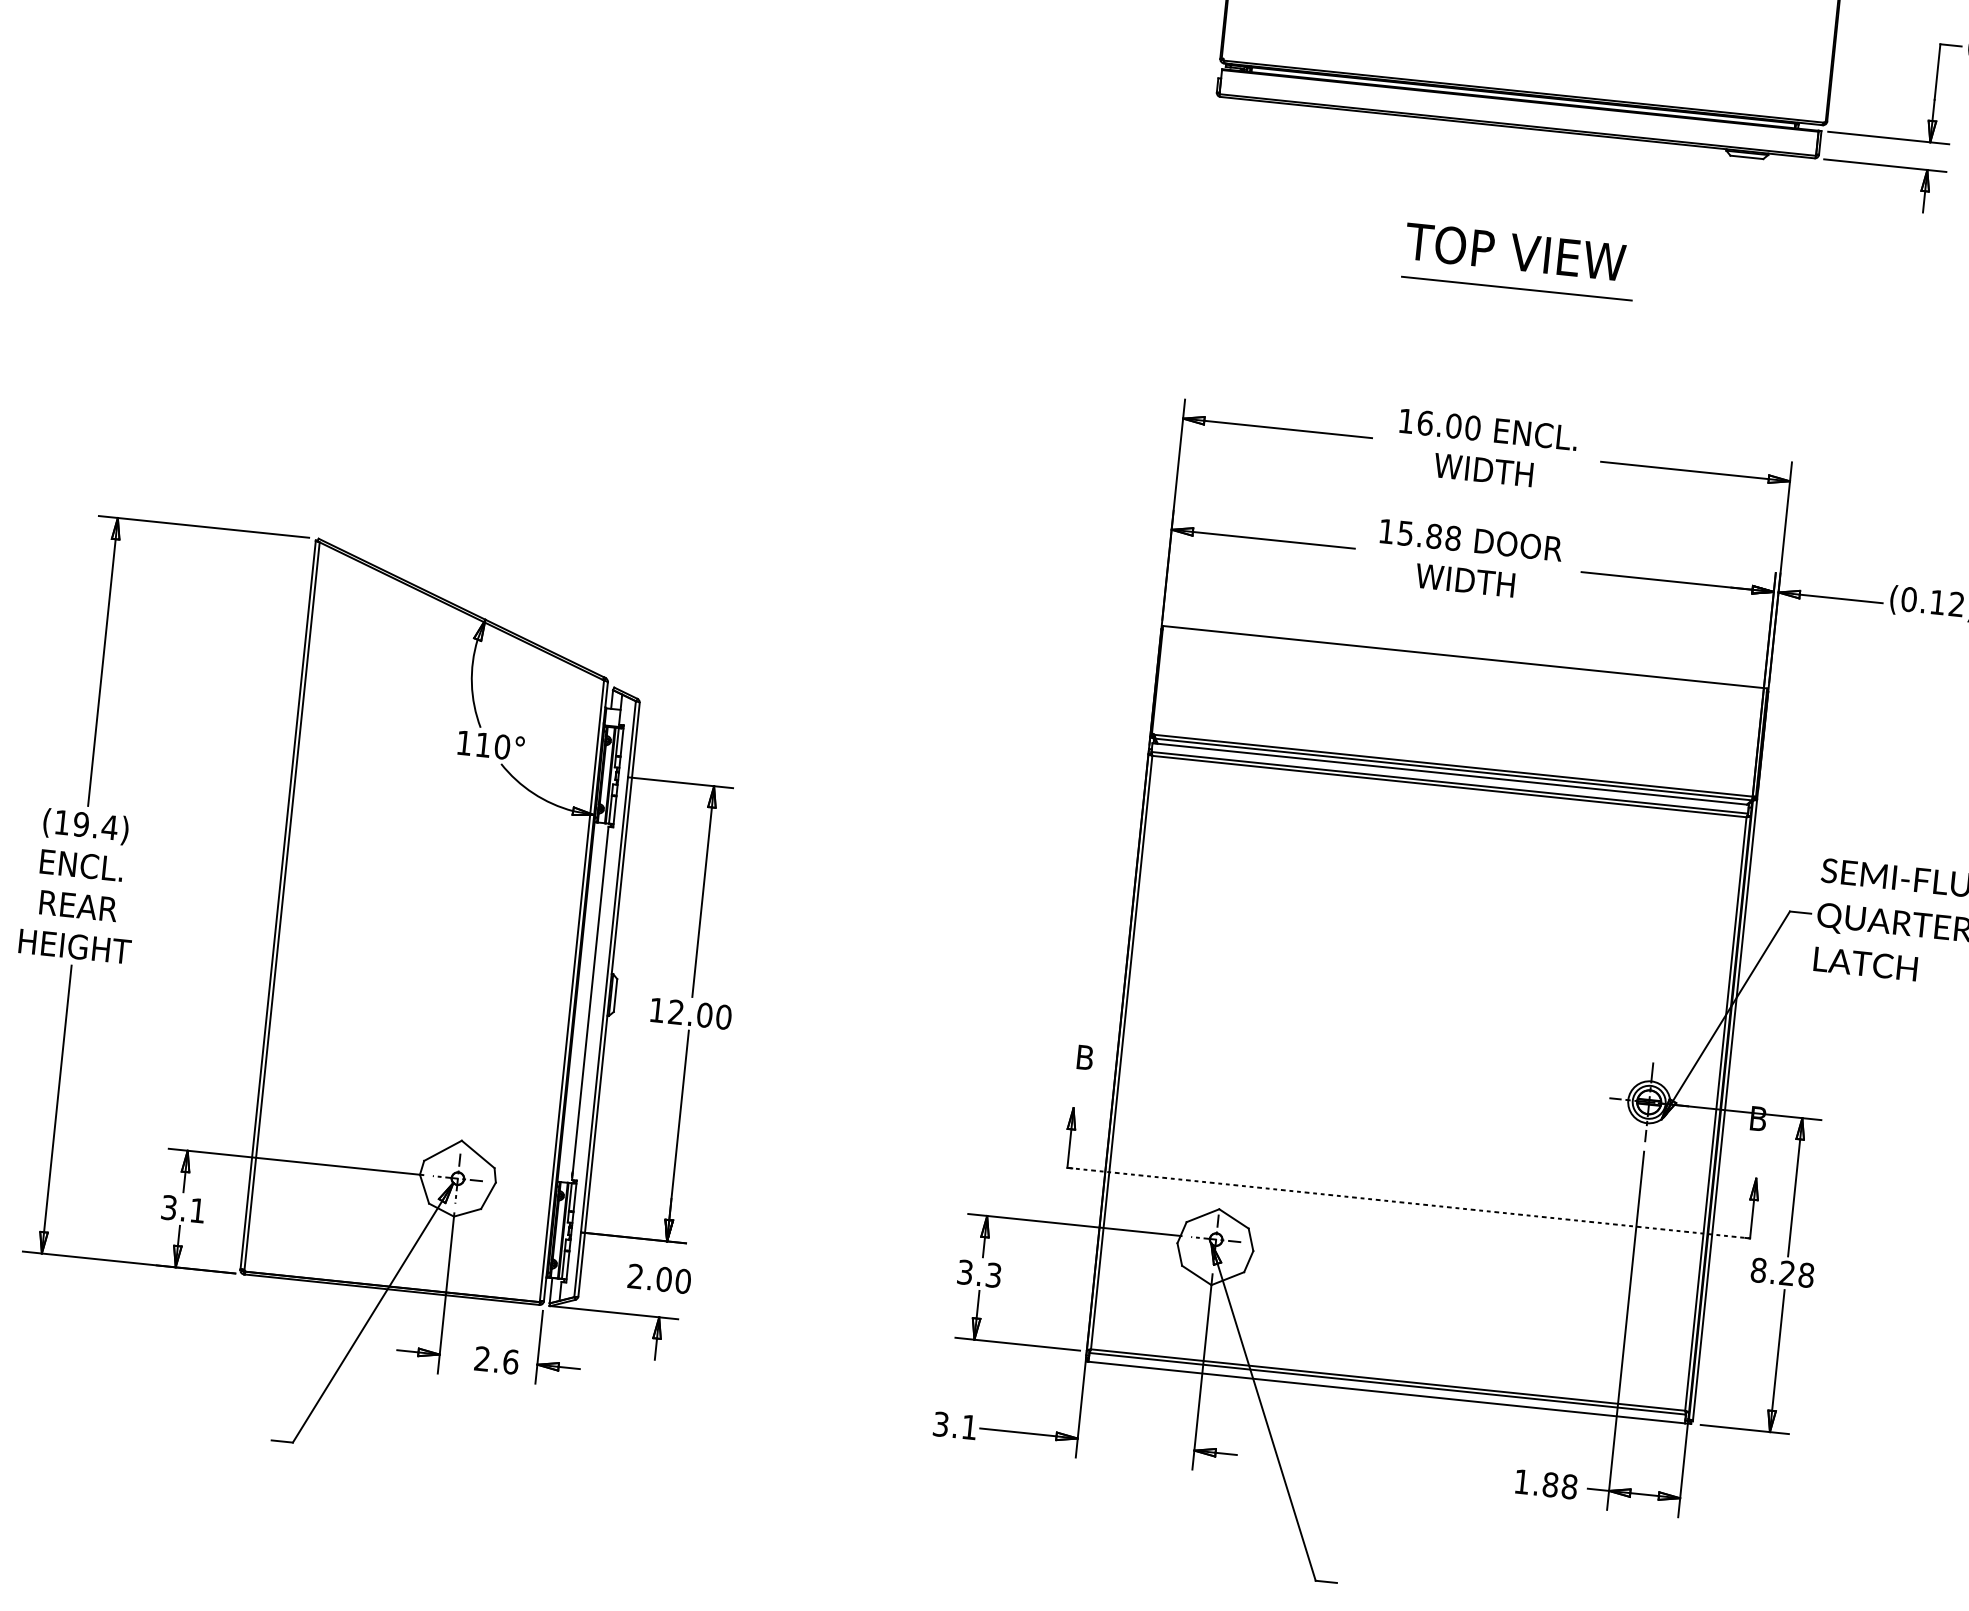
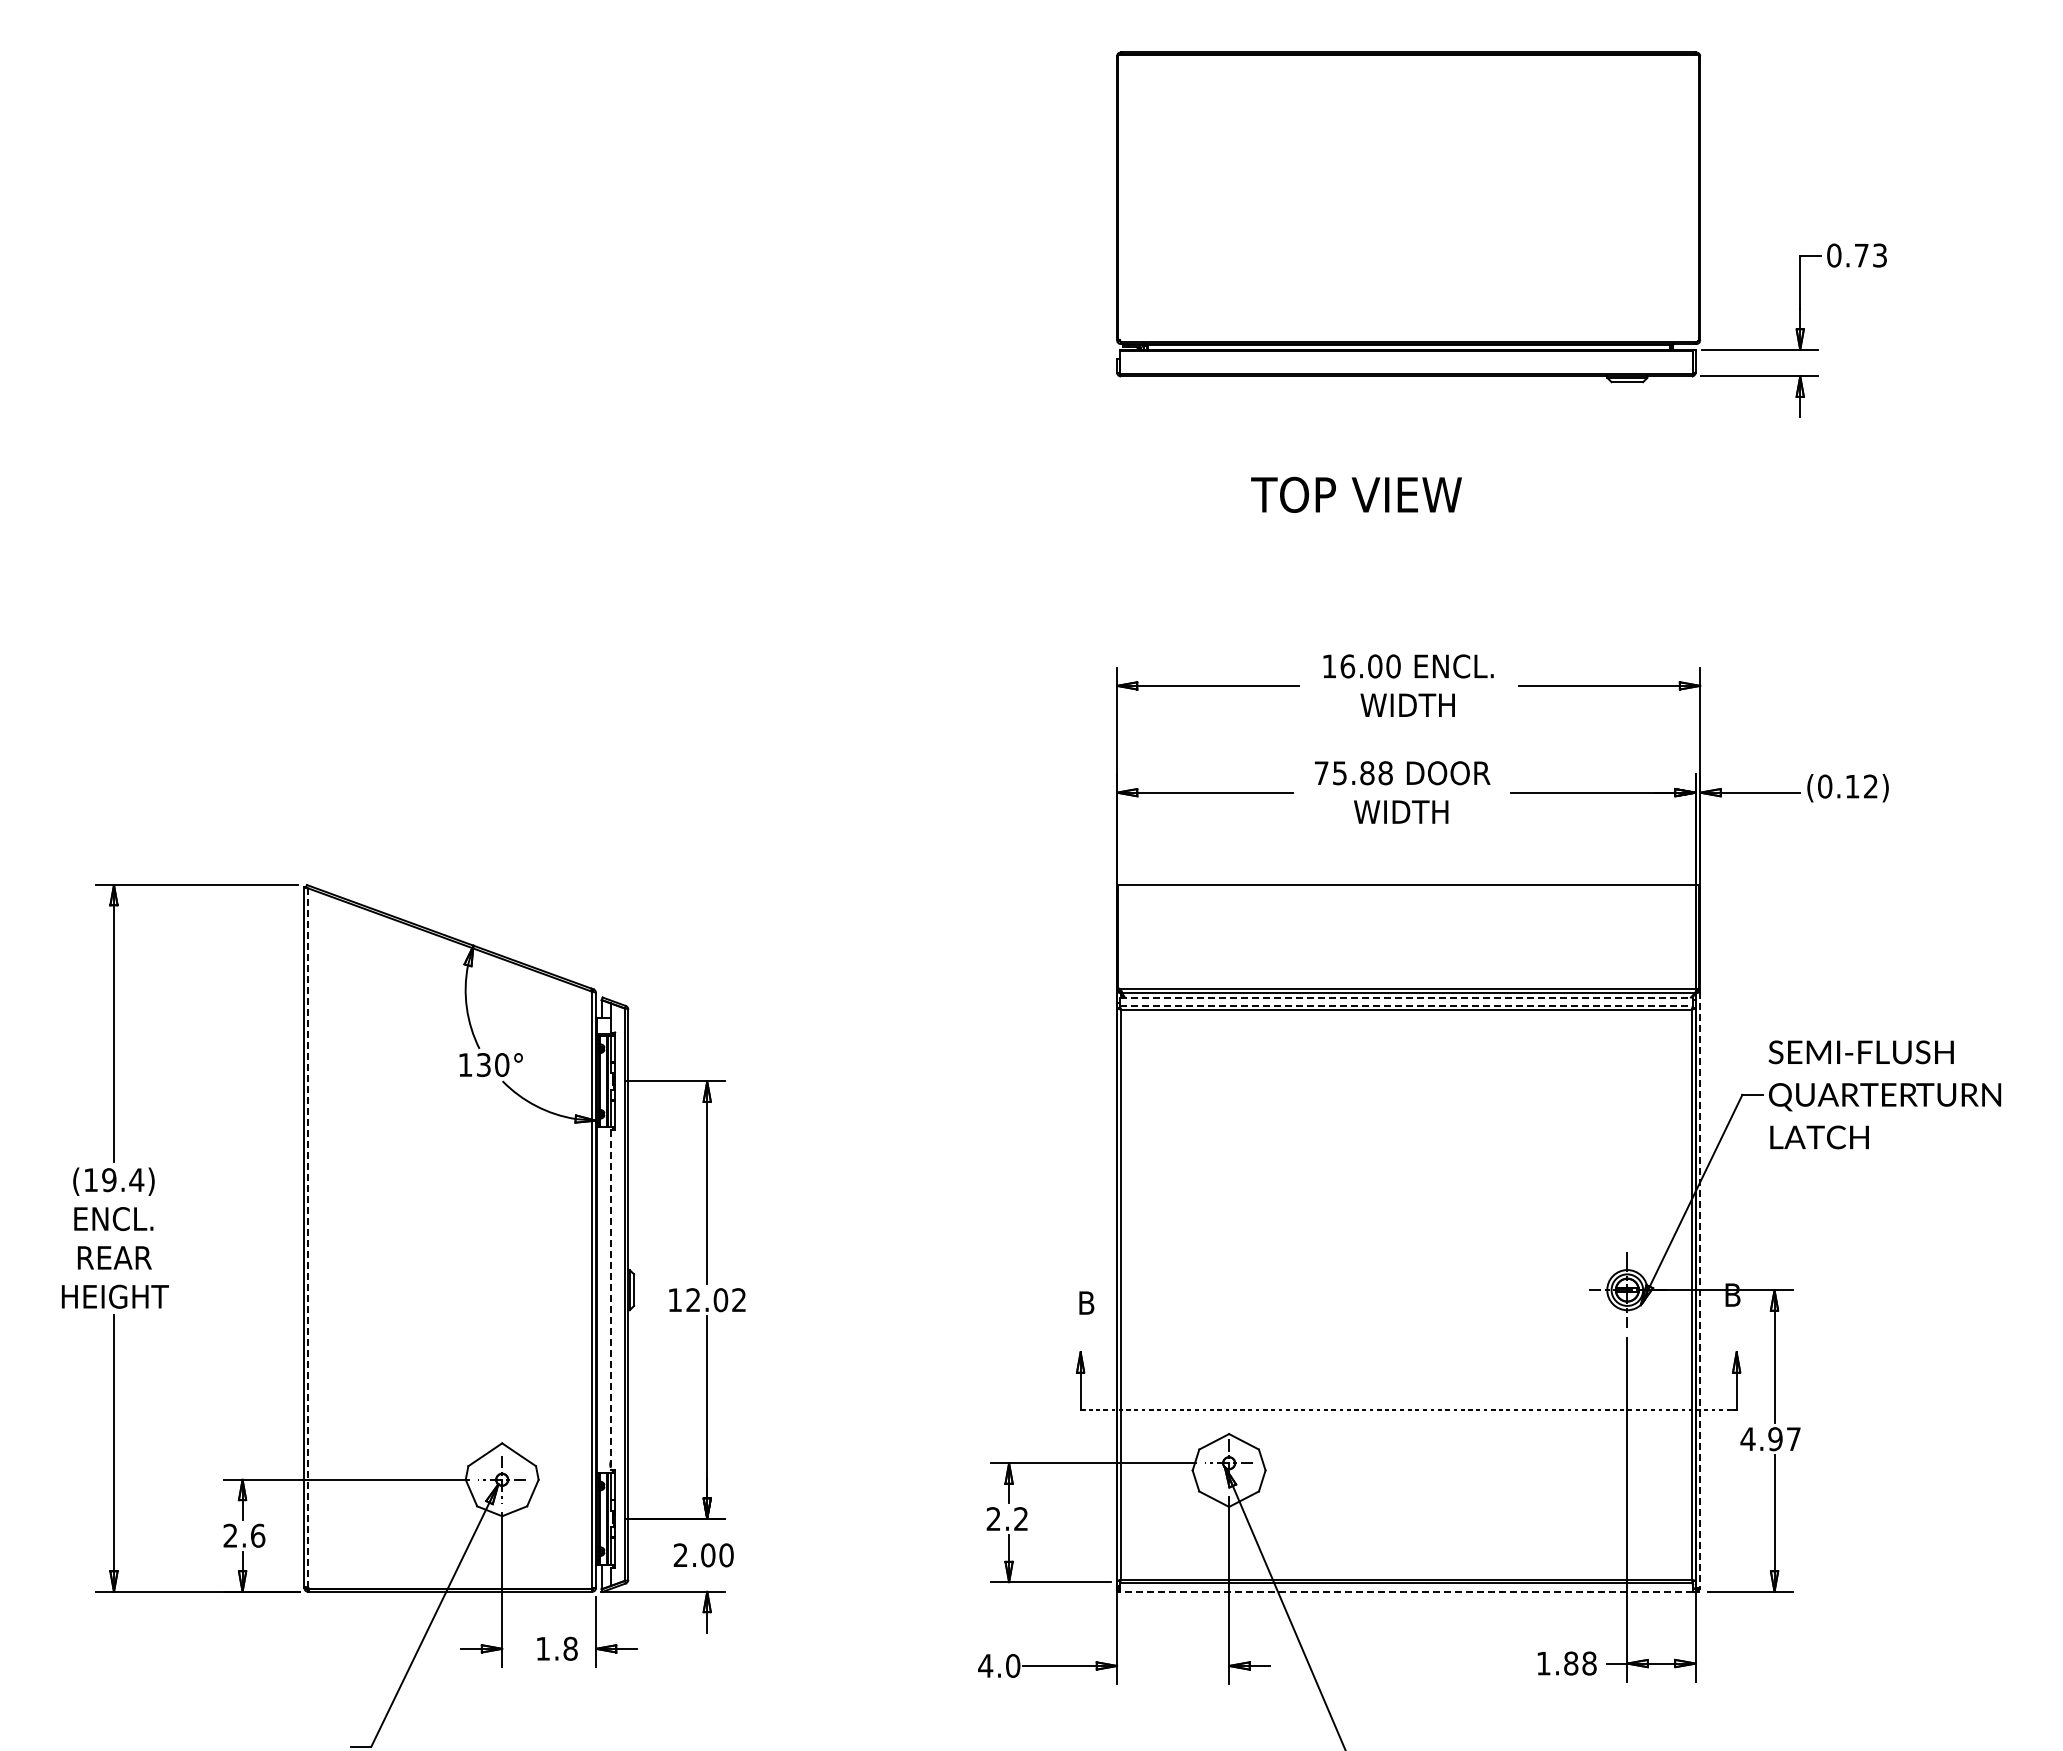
text: (1515, 251) -> (1356, 494), moved
line: (1516, 288) -> (1421, 529), removed
text: (1386, 530) -> (1321, 772), 15.88 -> 75.88
text: (483, 745) -> (483, 1065), 110° -> 130°
line: (1450, 774) -> (1406, 997), solid -> dashed
line: (1449, 782) -> (1406, 1005), solid -> dashed
line: (282, 905) -> (308, 1237), solid -> dashed
line: (589, 1003) -> (610, 1300), solid -> dashed
text: (724, 1017) -> (739, 1300), 12.00 -> 12.02
line: (1725, 1110) -> (1700, 1290), solid -> dashed
text: (183, 1208) -> (244, 1535), 3.1 -> 2.6
text: (1782, 1273) -> (1770, 1439), 8.28 -> 4.97
text: (978, 1274) -> (1006, 1519), 3.3 -> 2.2
text: (496, 1360) -> (556, 1648), 2.6 -> 1.8
line: (1386, 1392) -> (1406, 1591), solid -> dashed
text: (955, 1425) -> (999, 1665), 3.1 -> 4.0

